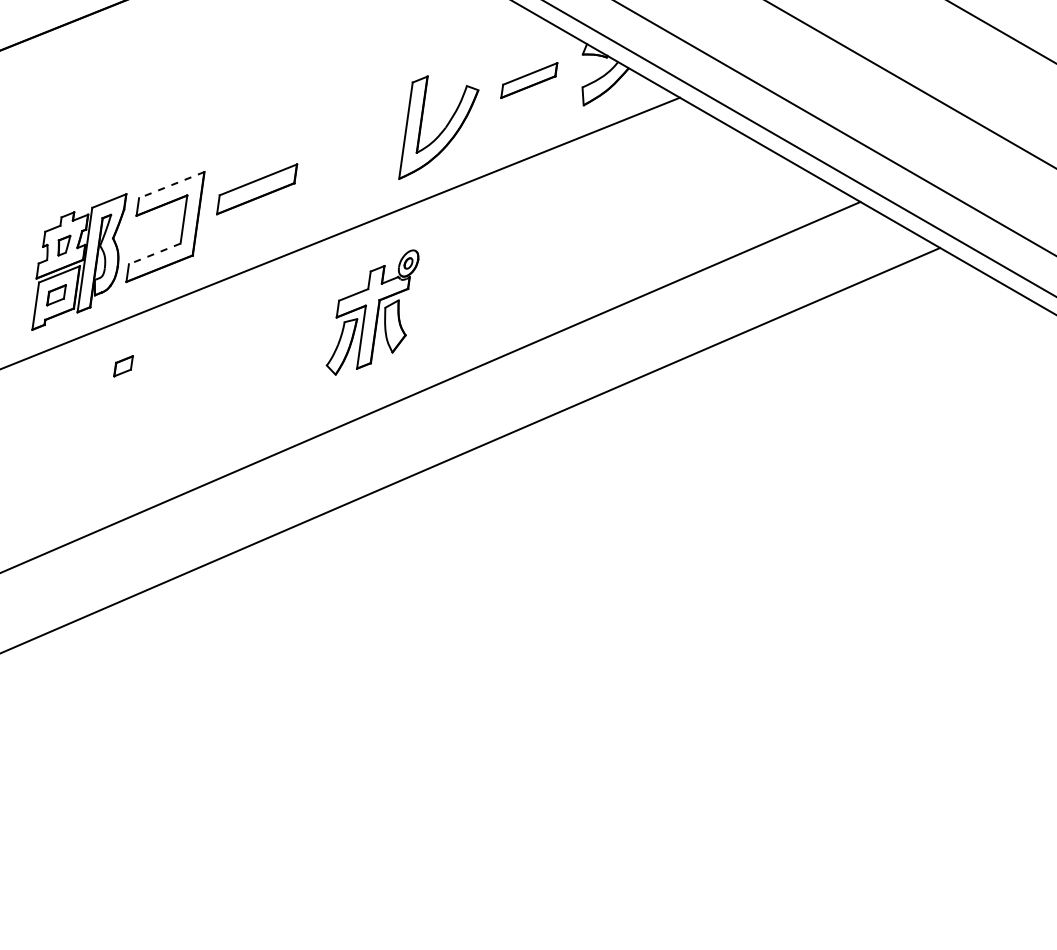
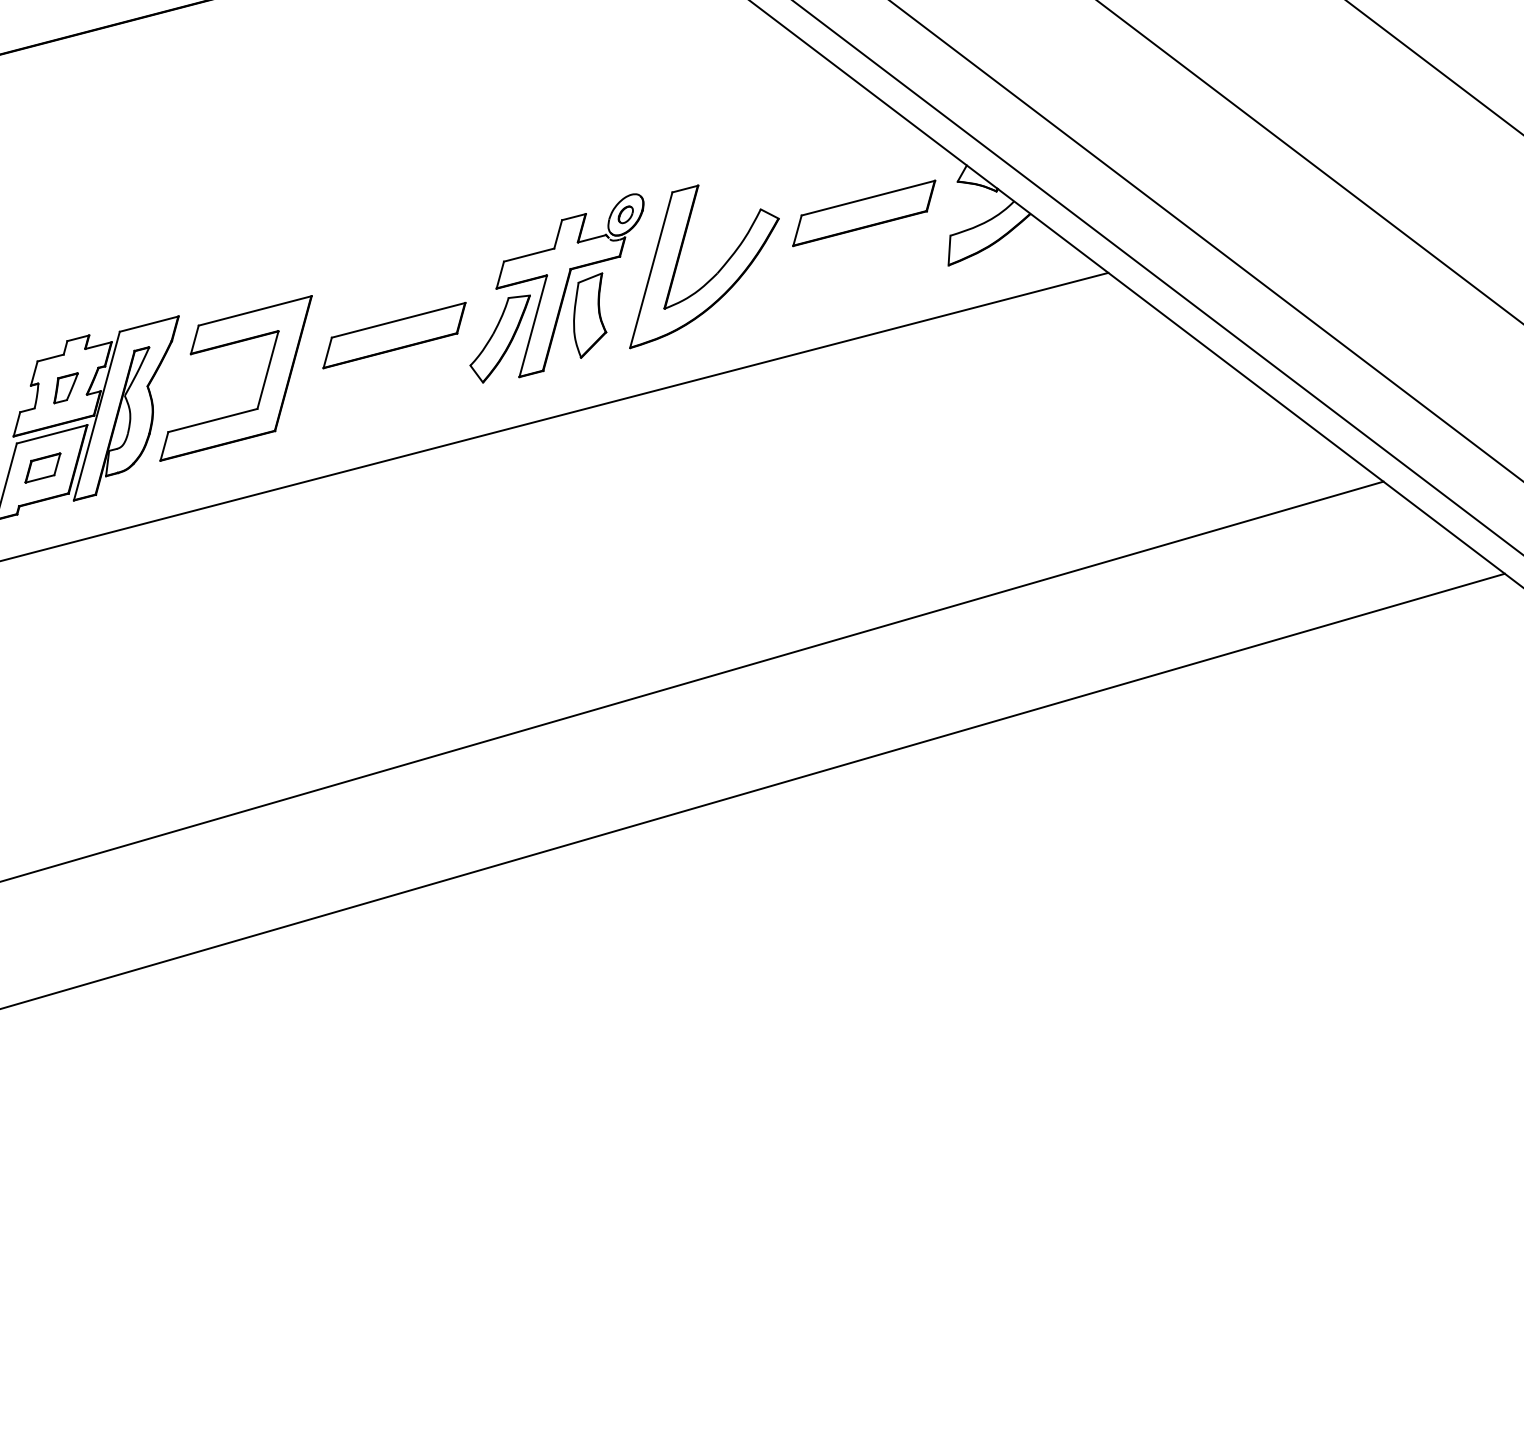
part: (529, 80) -> (864, 213), size x1.43
line: (171, 185) -> (254, 311), dashed -> solid
line: (154, 253) -> (212, 419), dashed -> solid
part: (372, 312) -> (556, 287), moved
part: (123, 366) -> (138, 599), removed

